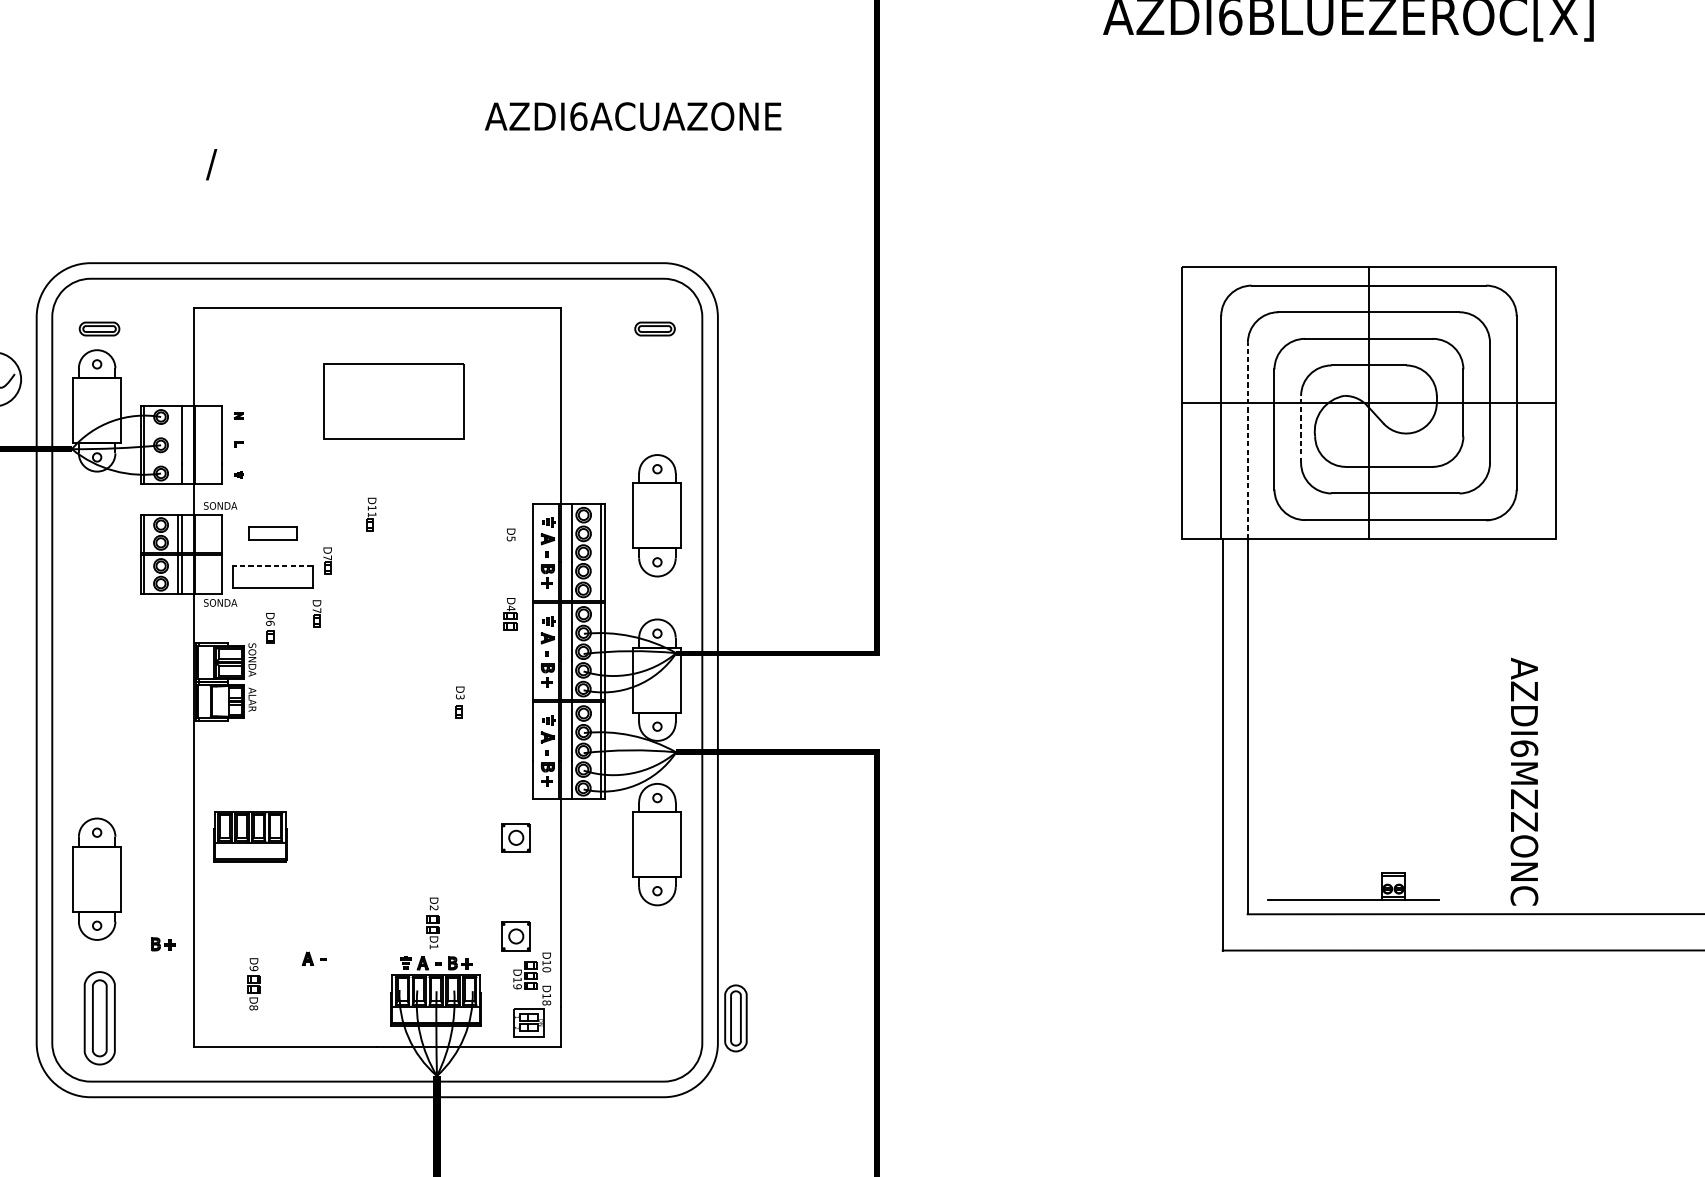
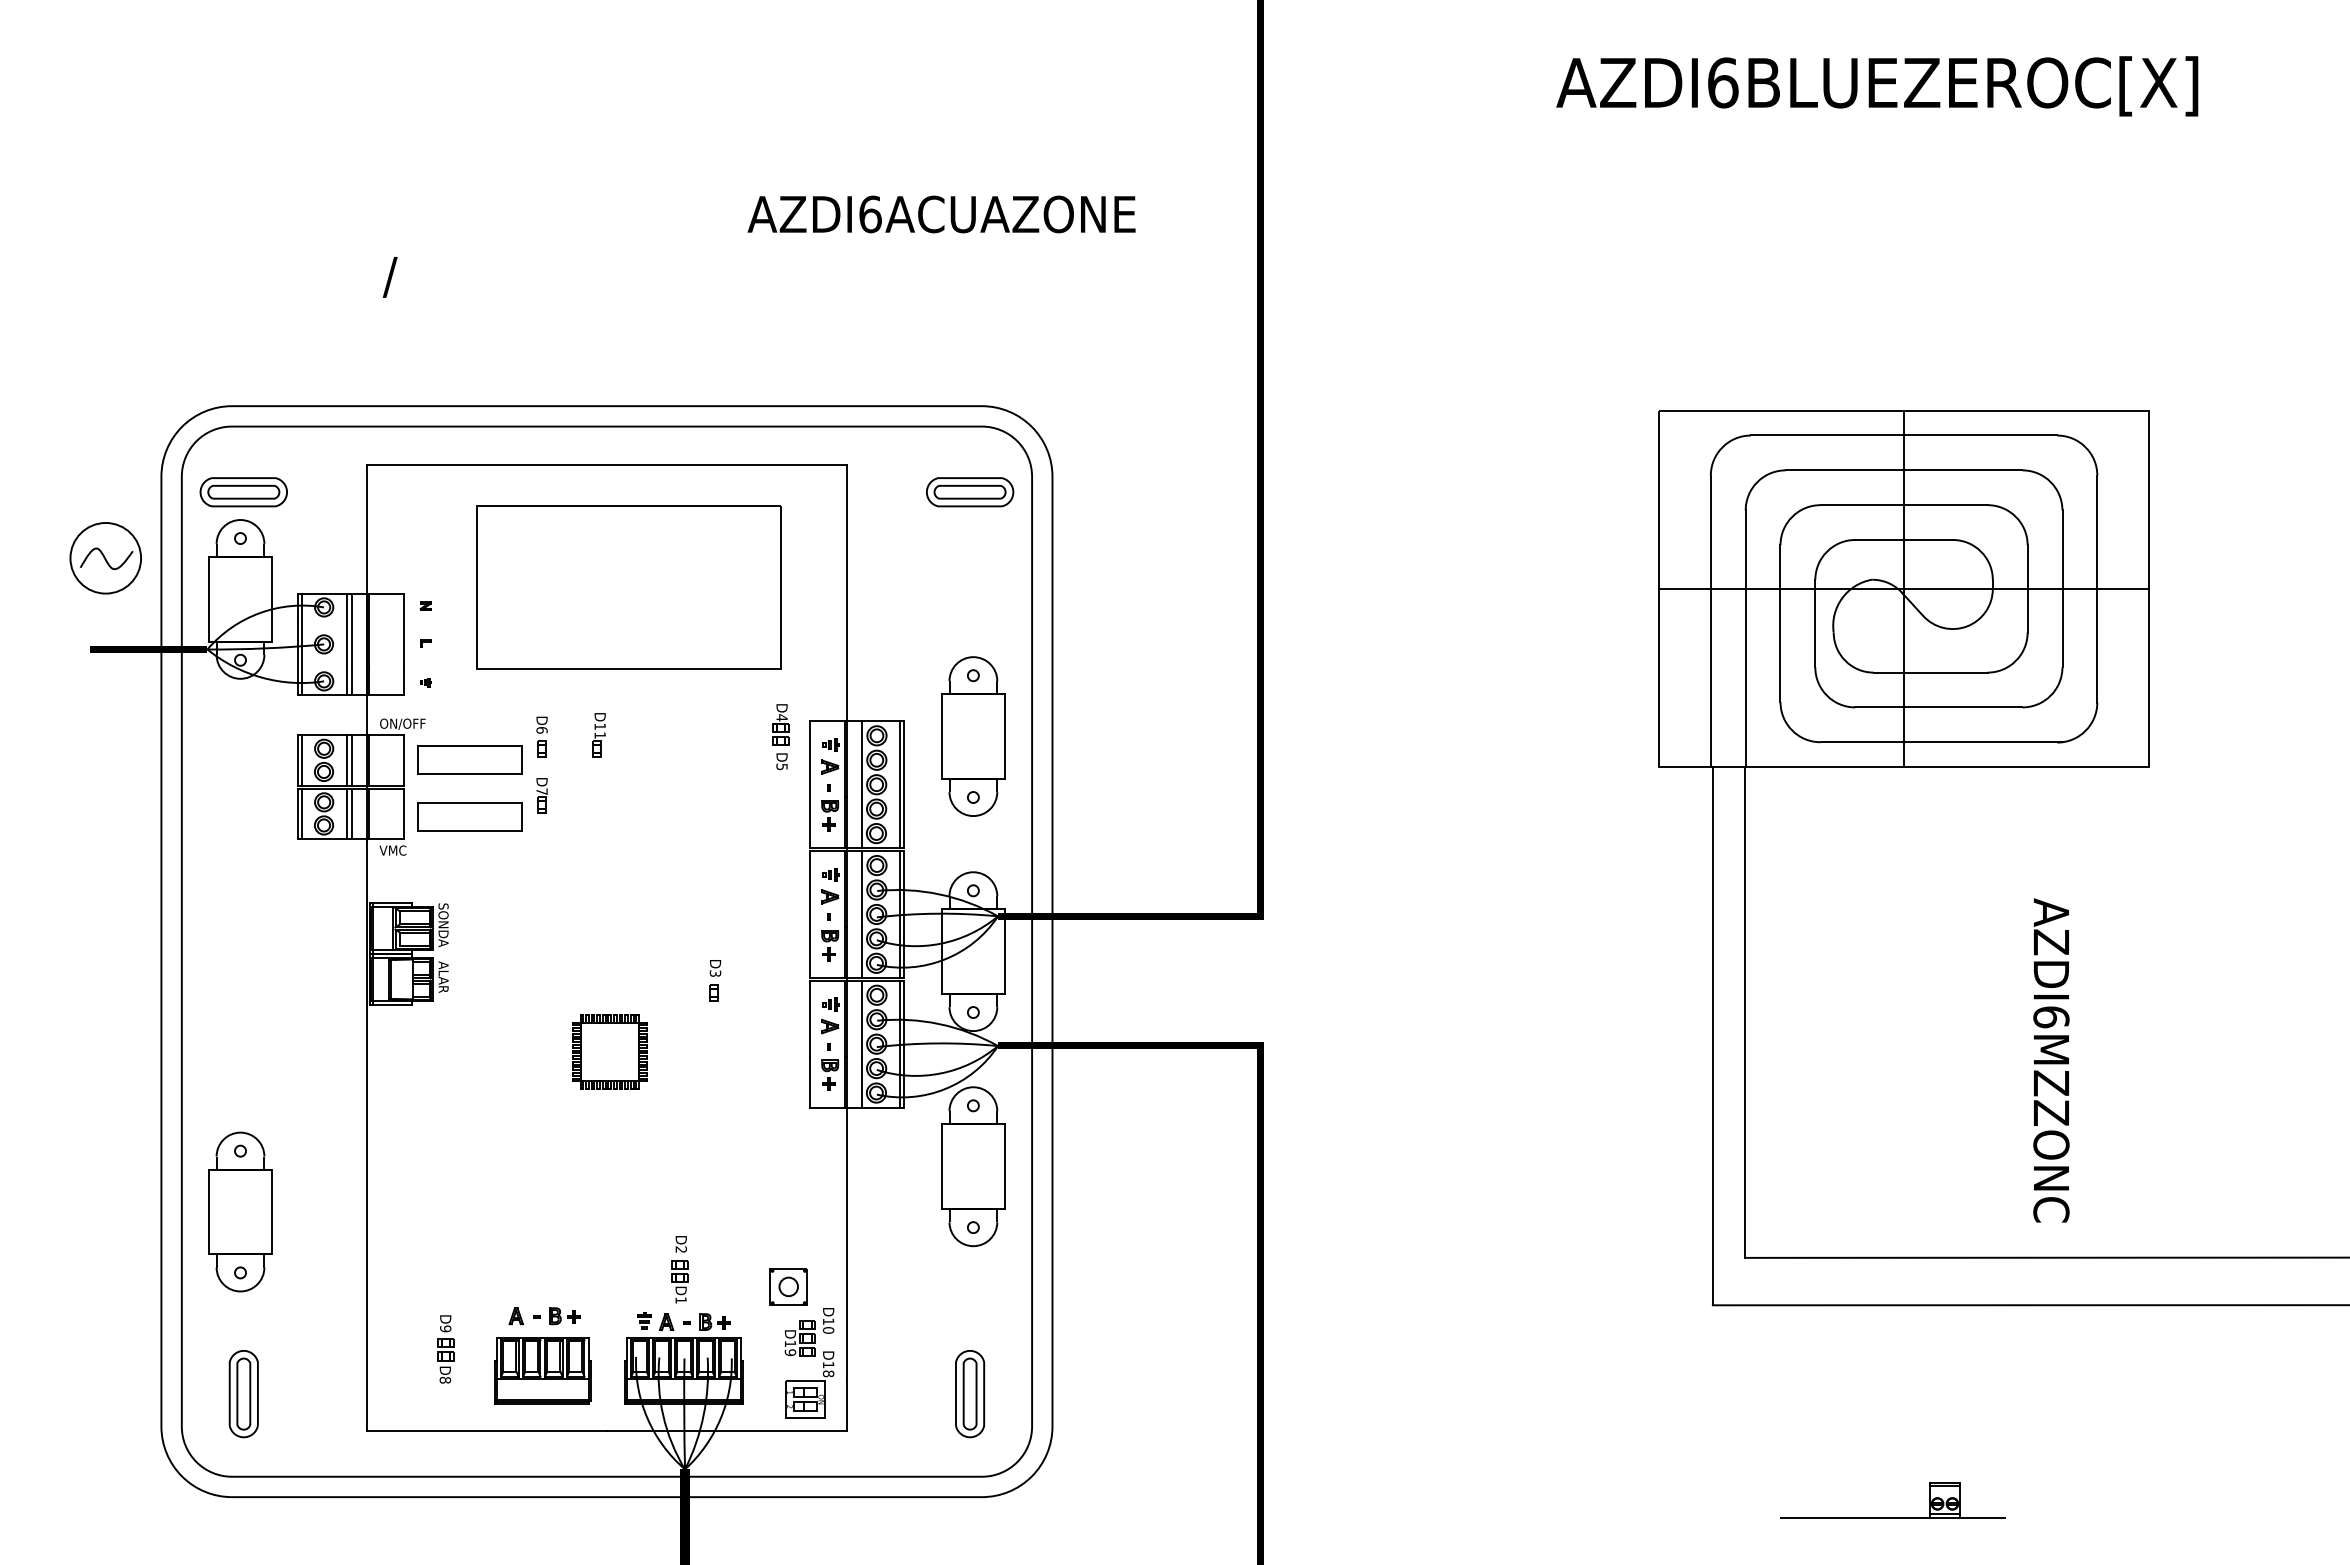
part: (99, 329) -> (243, 492), size x1.67
part: (655, 329) -> (970, 492), size x1.67
part: (393, 401) -> (628, 587), size x1.67
line: (1301, 429) -> (1815, 623), dashed -> solid
line: (1247, 440) -> (1745, 638), dashed -> solid
line: (178, 444) -> (346, 643), added
text: (220, 505) -> (402, 723), SONDA -> ON/OFF
part: (272, 533) -> (469, 759), size x1.67
line: (272, 566) -> (469, 802), dashed -> solid
text: (220, 602) -> (401, 850), SONDA -> VMC
part: (316, 613) -> (527, 864), removed
part: (509, 613) -> (780, 724), moved
part: (269, 628) -> (541, 736), moved
part: (379, 756) -> (609, 1051), added
text: (1524, 781) -> (2051, 1060), moved
part: (250, 836) -> (542, 1370), moved
part: (516, 837) -> (788, 1157), removed
part: (1353, 899) -> (1892, 1517), moved
part: (162, 944) -> (564, 1316), moved
part: (99, 1018) -> (243, 1394), size x0.71
part: (736, 1018) -> (970, 1394), moved

